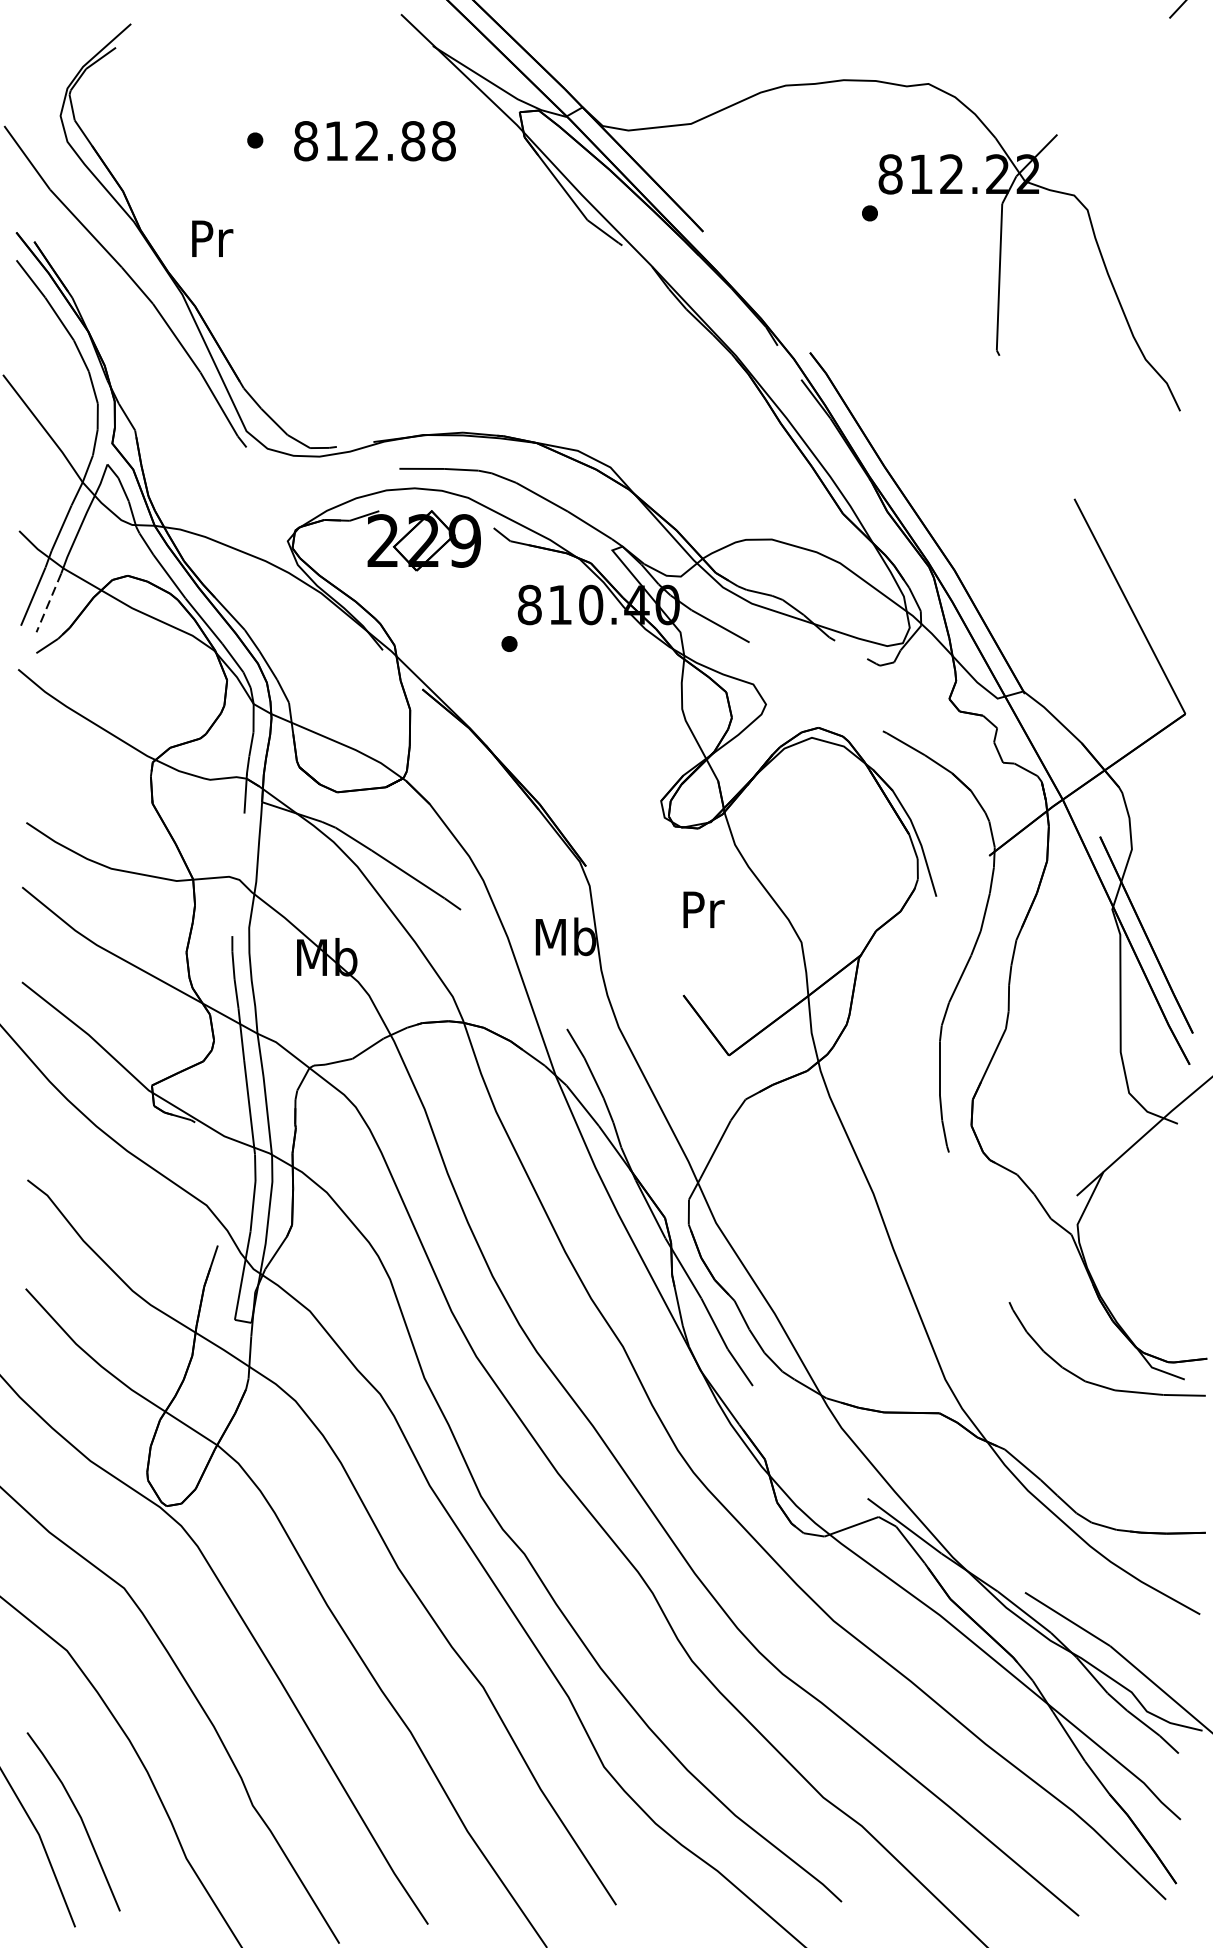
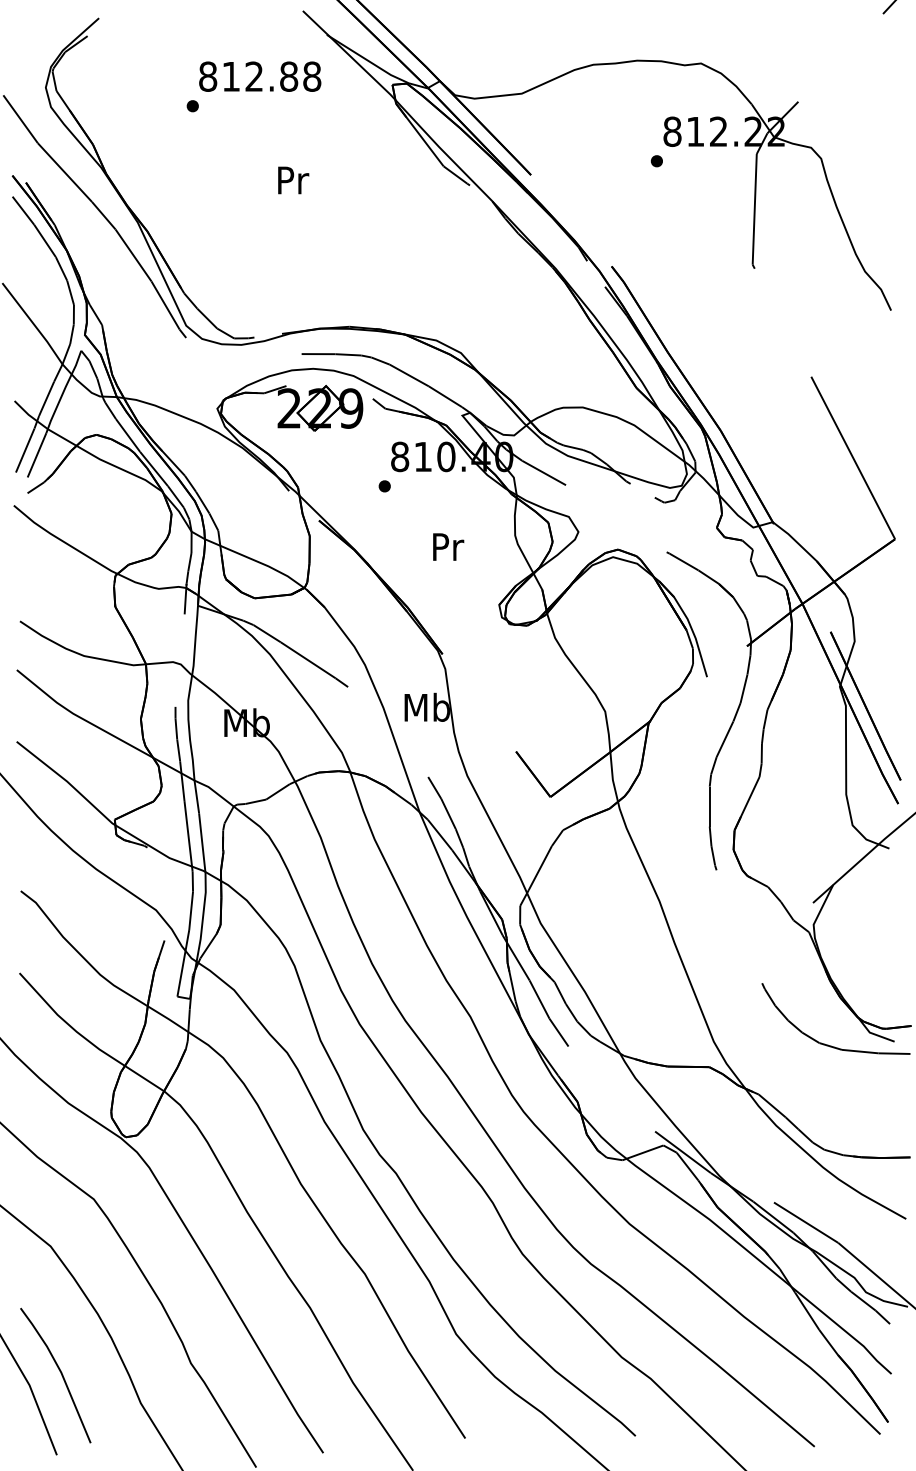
text: (375, 140) -> (260, 76), moved
text: (212, 238) -> (293, 180), moved
line: (48, 603) -> (36, 455), dashed -> solid
text: (703, 909) -> (448, 546), moved

